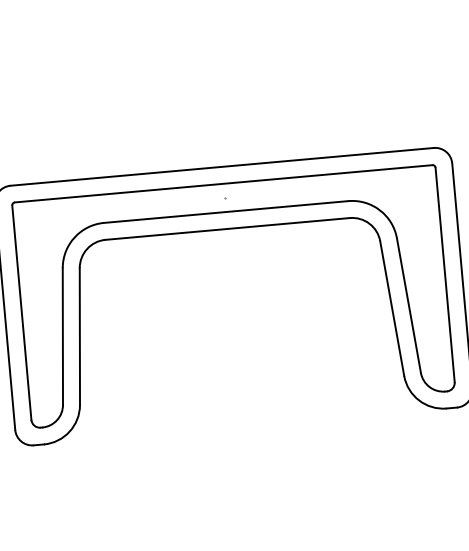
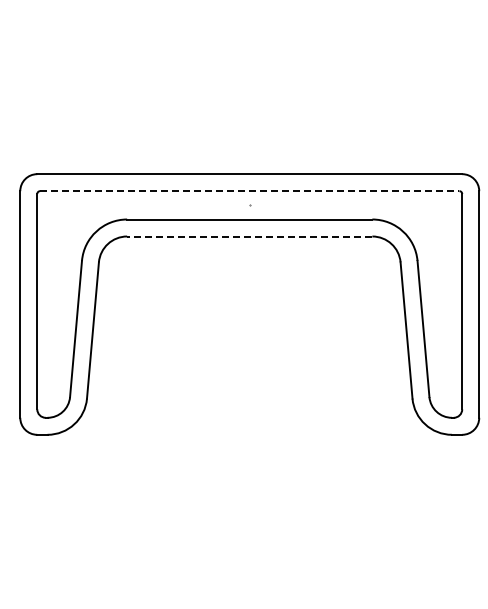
line: (223, 184) -> (249, 191), solid -> dashed
line: (227, 228) -> (249, 236), solid -> dashed

